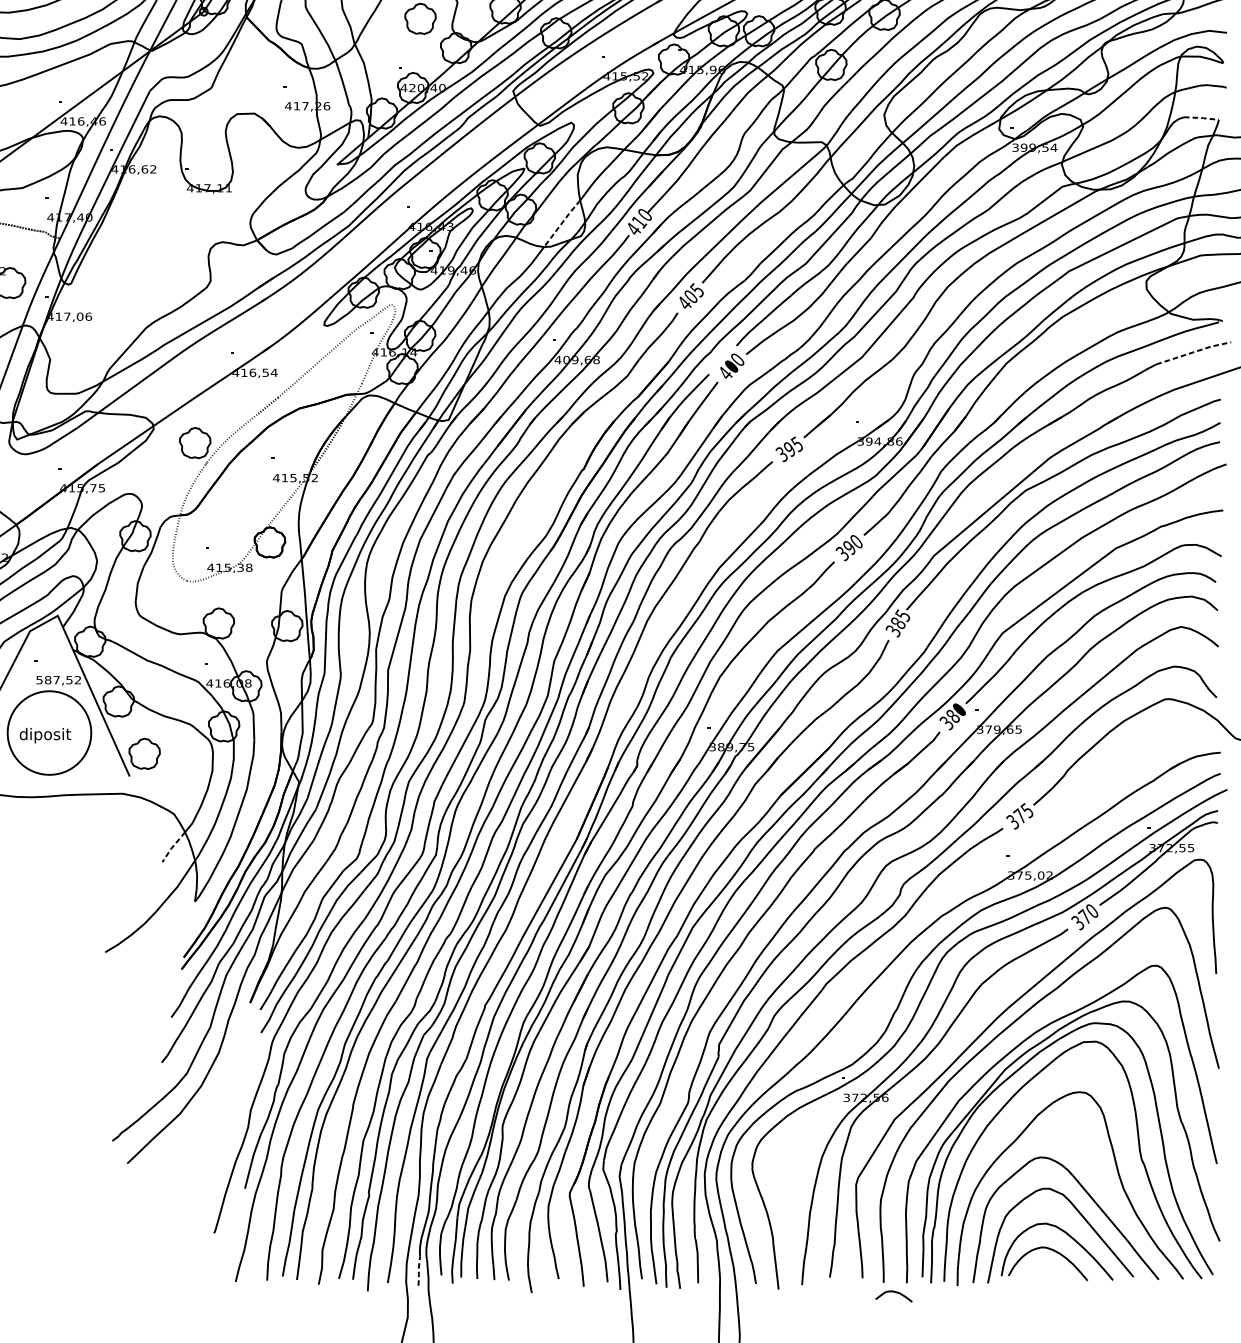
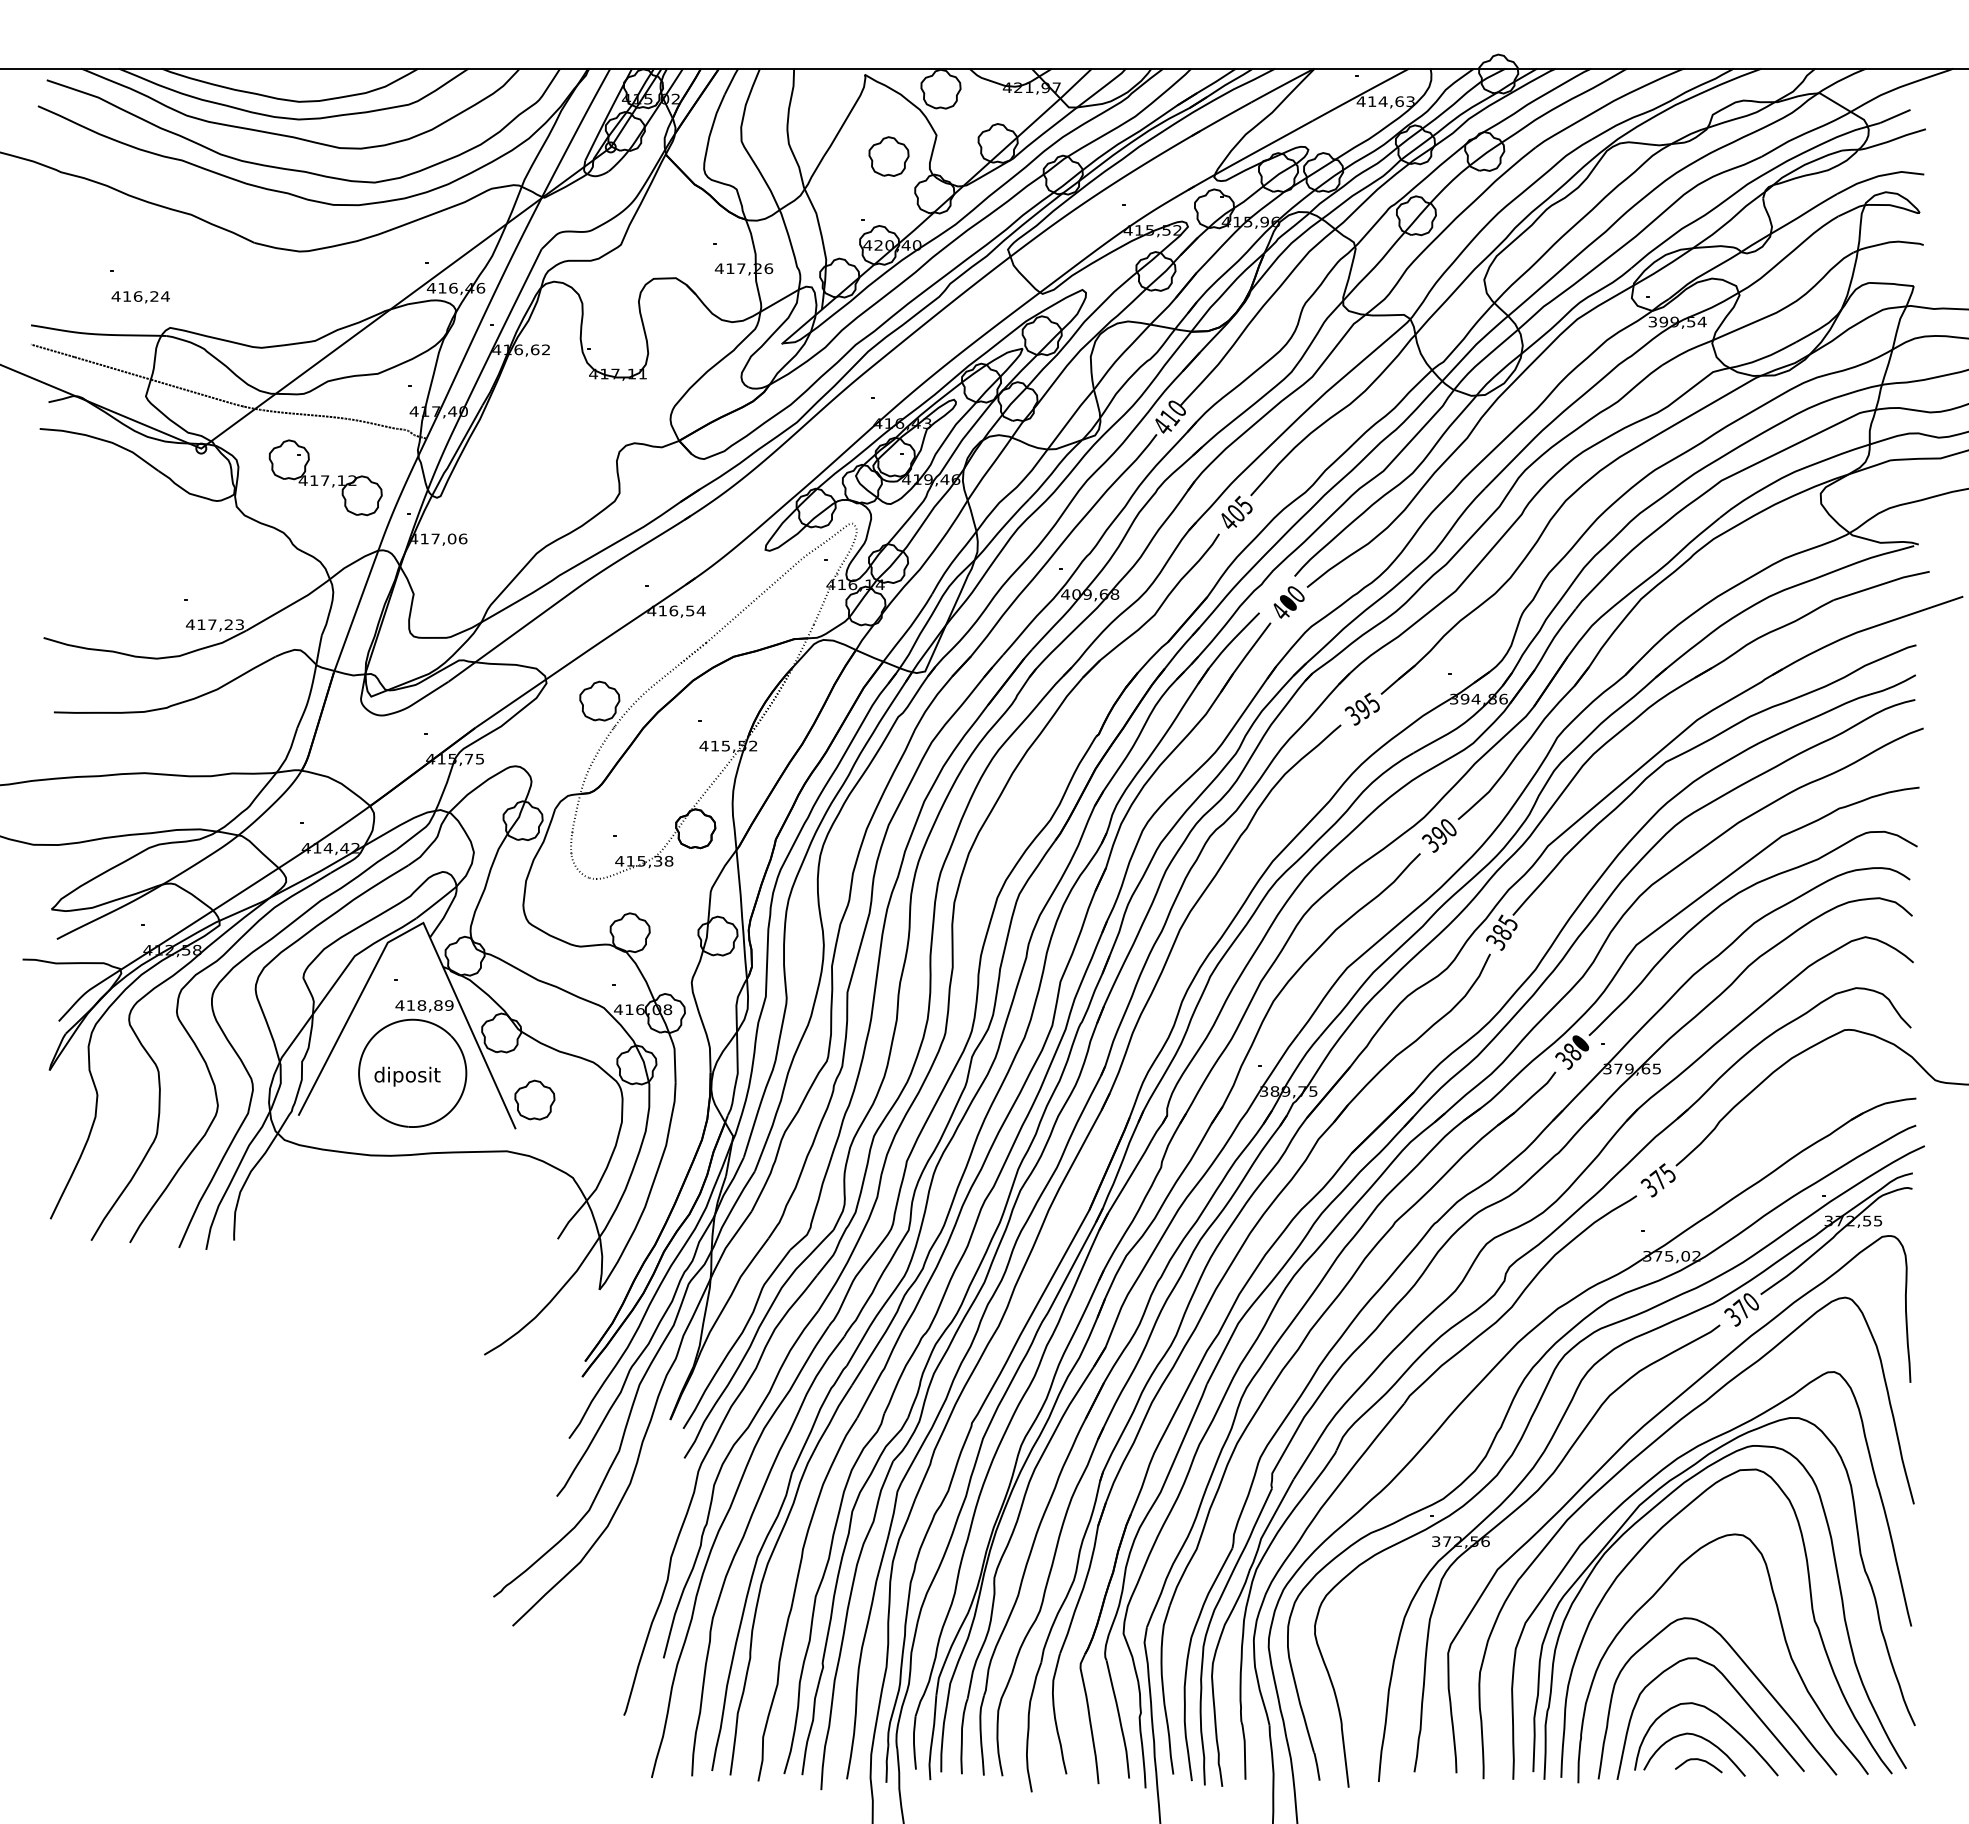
line: (1202, 117) -> (1892, 283), dashed -> solid
line: (562, 222) -> (1071, 418), dashed -> solid
line: (1193, 352) -> (1881, 584), dashed -> solid
text: (58, 680) -> (424, 1005), 587,52 -> 418,89
line: (173, 846) -> (571, 1219), dashed -> solid
line: (418, 1270) -> (886, 1763), dashed -> solid
curve: (893, 1292) -> (1698, 1760), moved

